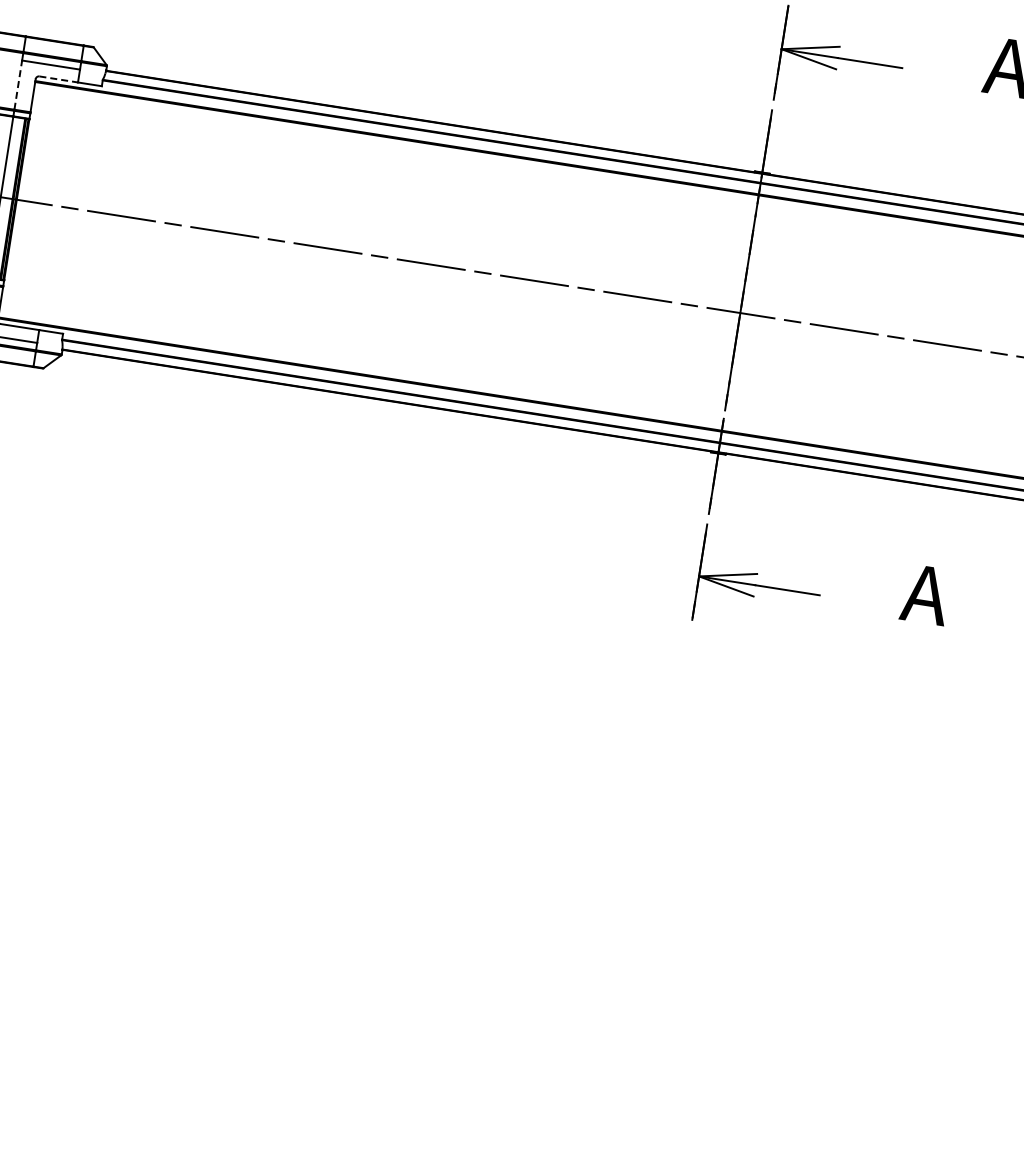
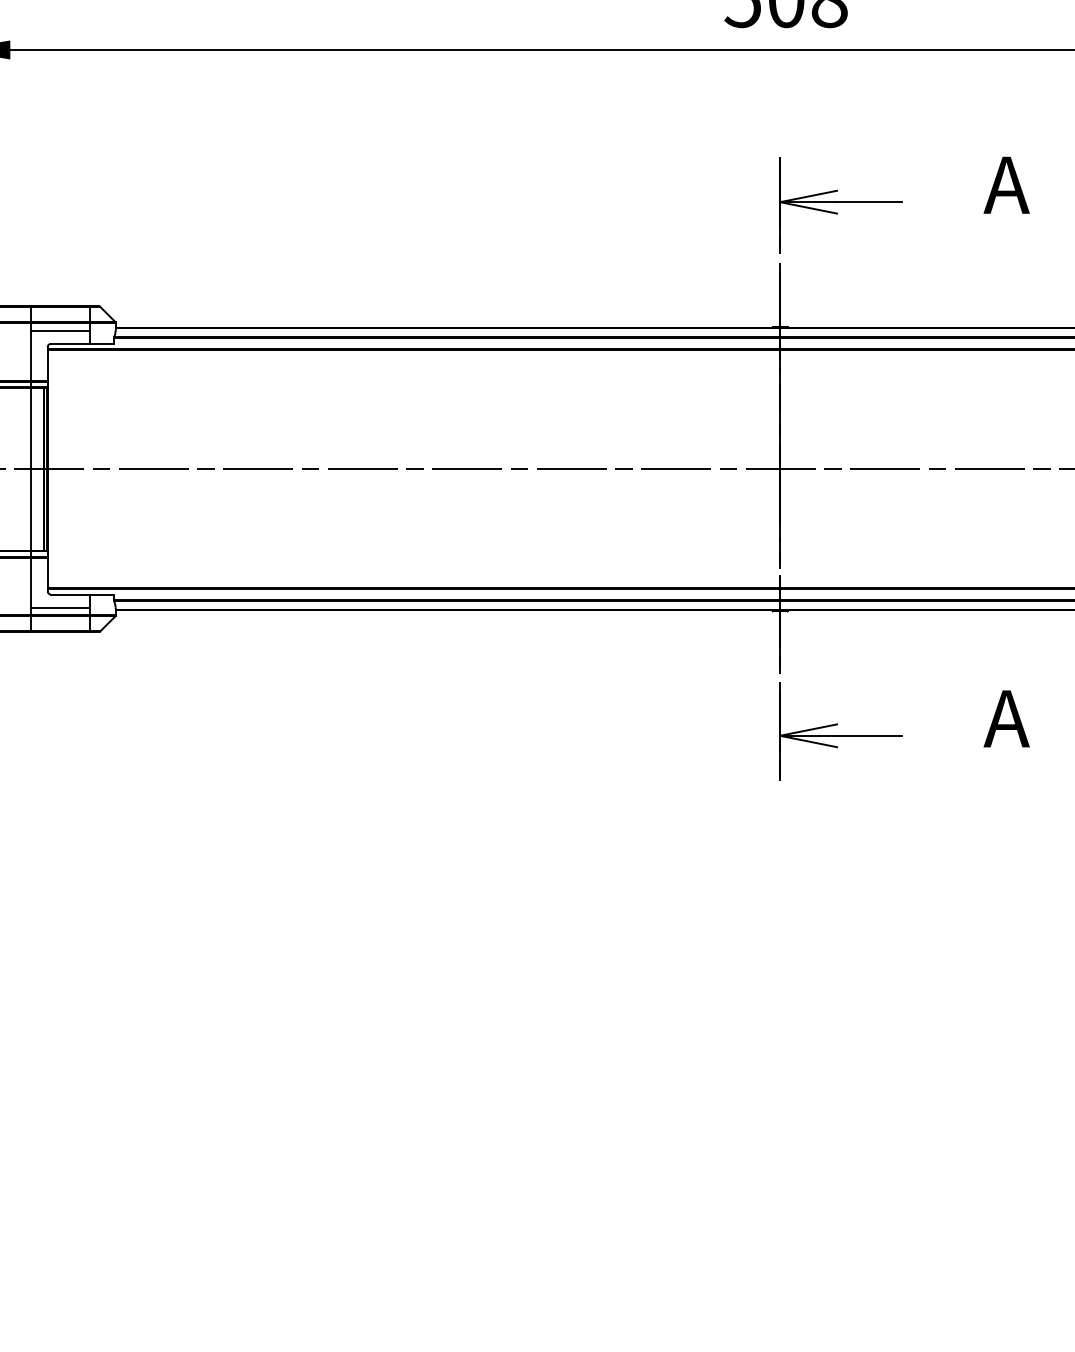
line: (58, 79) -> (70, 343), dashed -> solid
line: (18, 84) -> (31, 355), dashed -> solid

